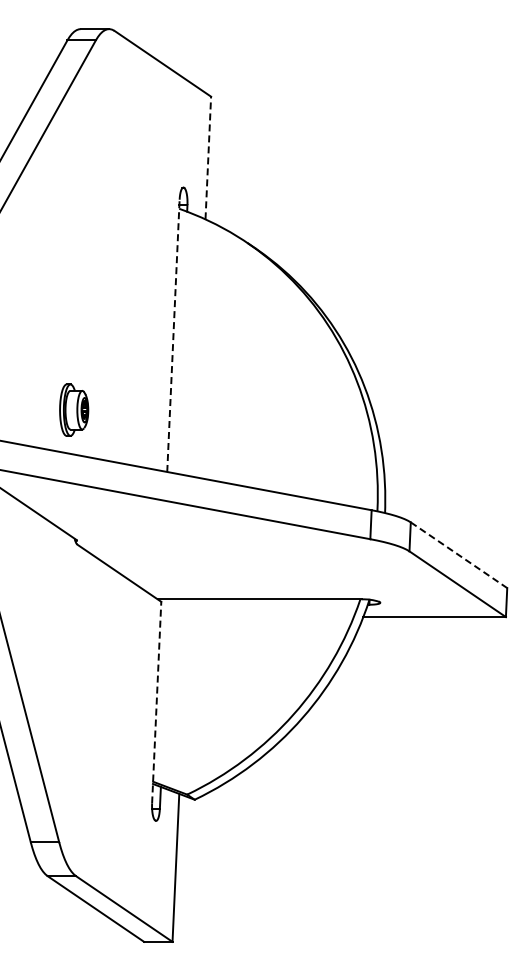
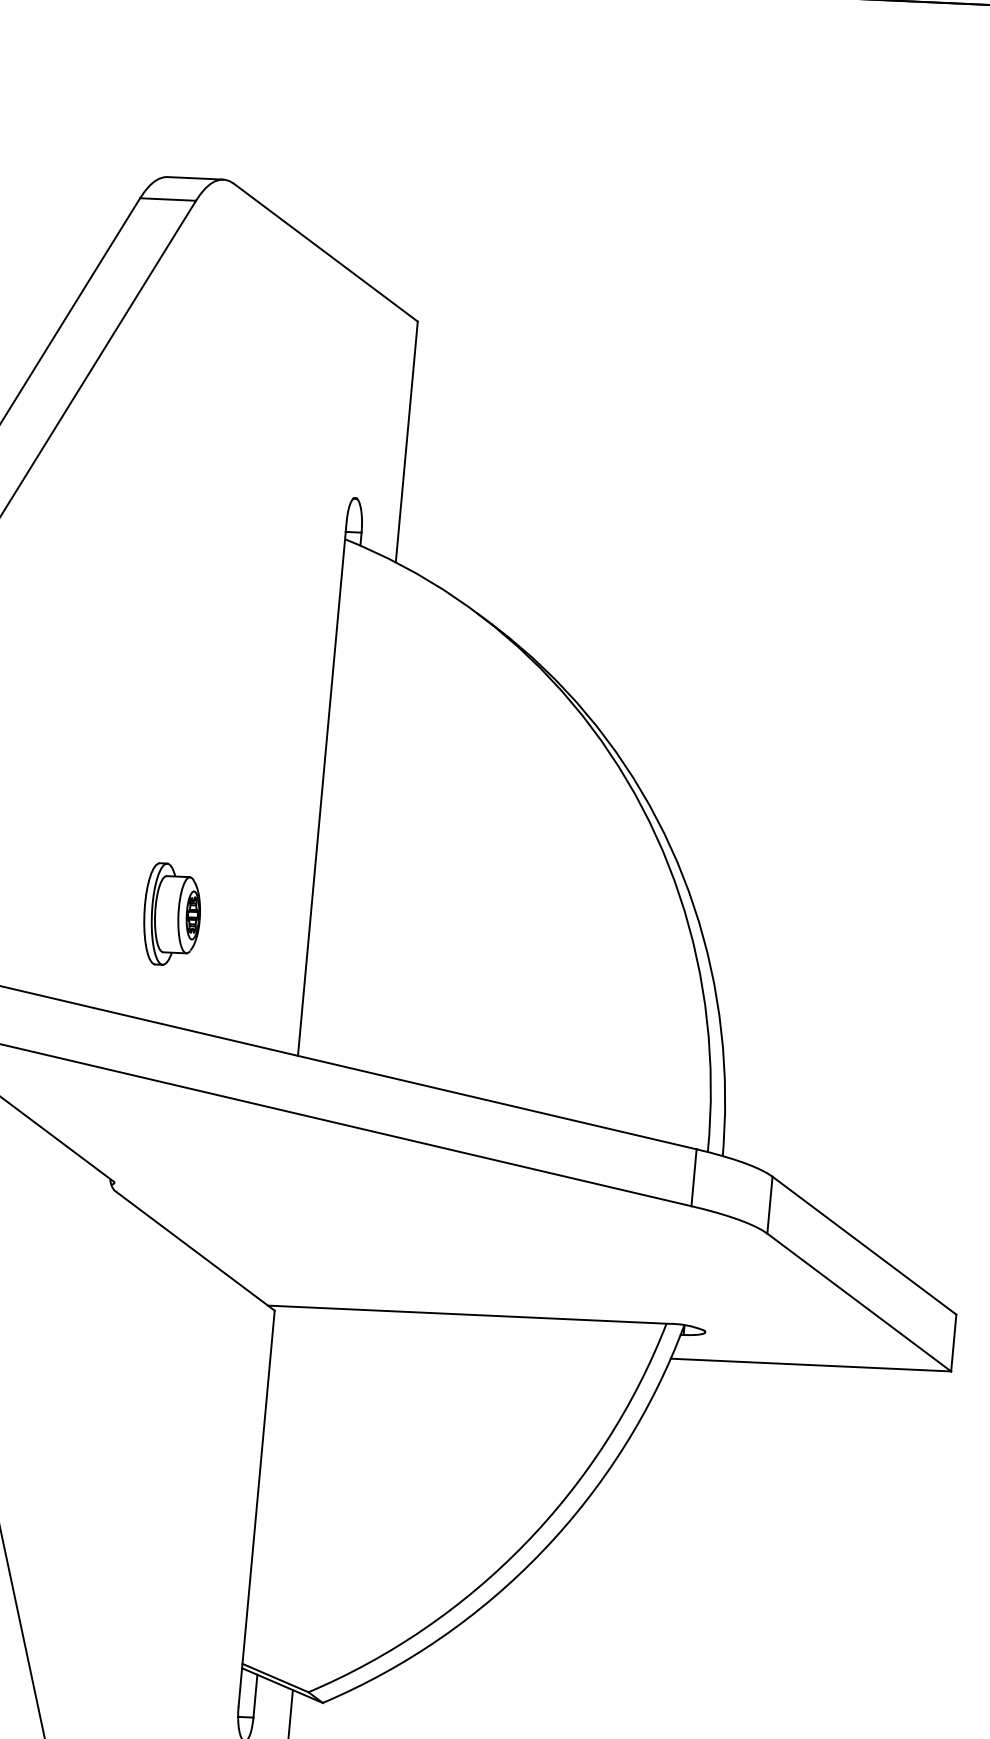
line: (208, 157) -> (407, 440), dashed -> solid
line: (173, 335) -> (322, 787), dashed -> solid
part: (74, 409) -> (172, 913), moved
line: (459, 555) -> (865, 1246), dashed -> solid
line: (156, 702) -> (256, 1508), dashed -> solid

